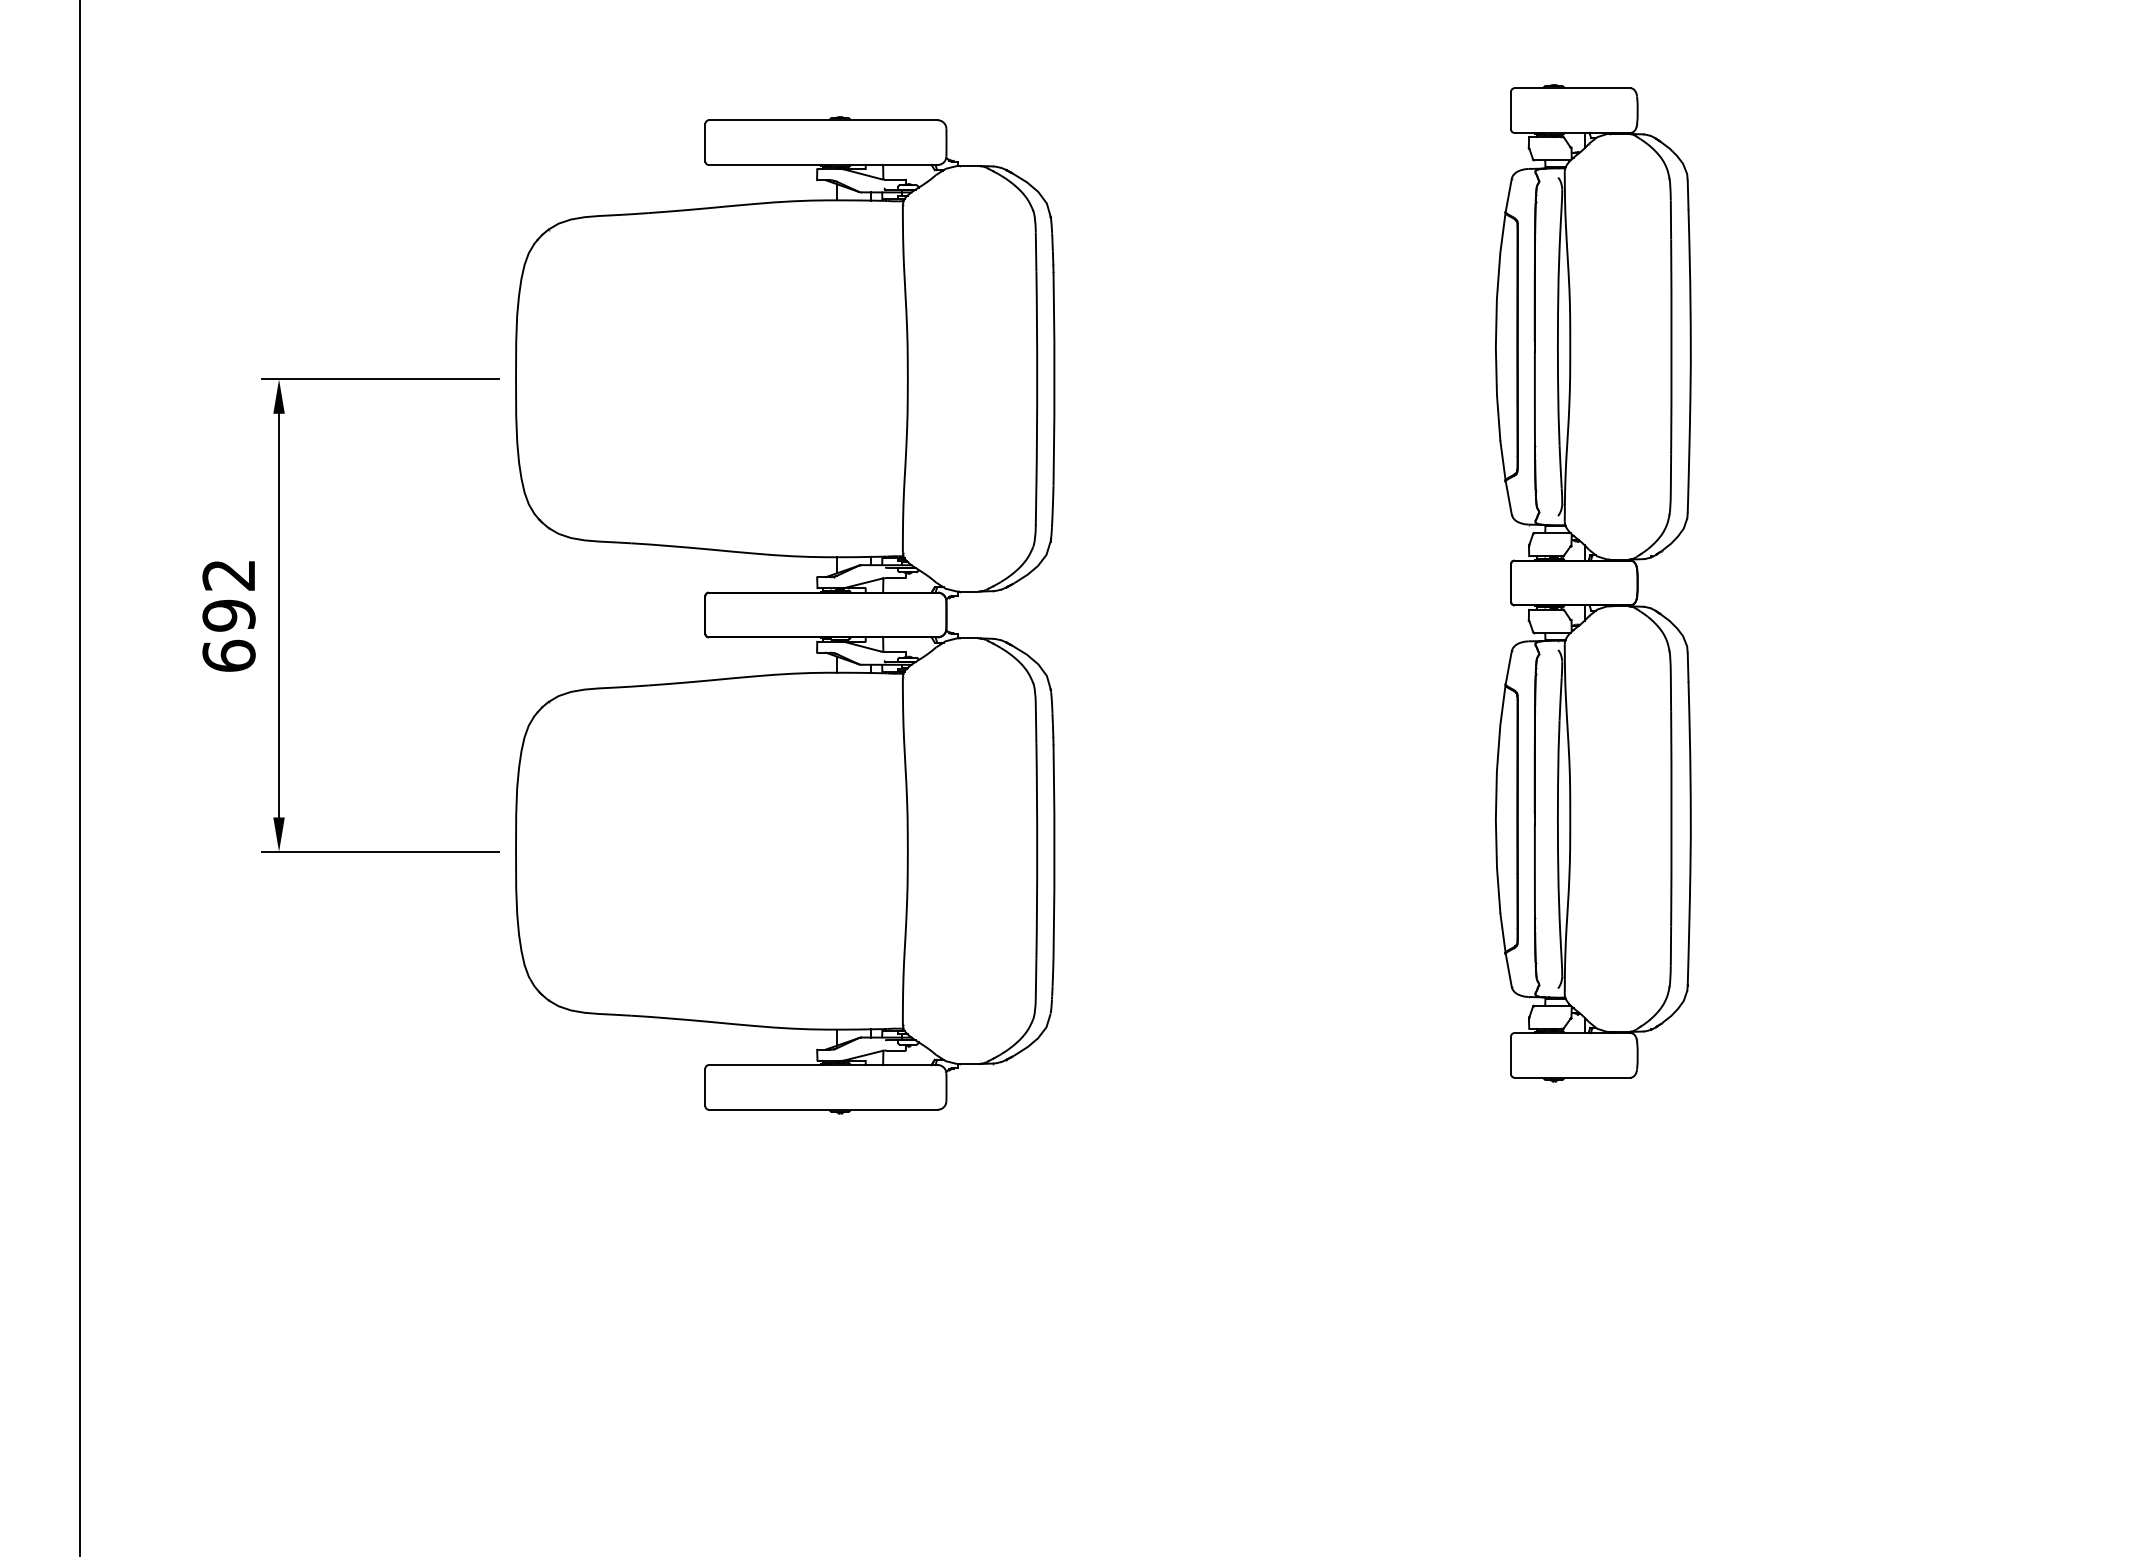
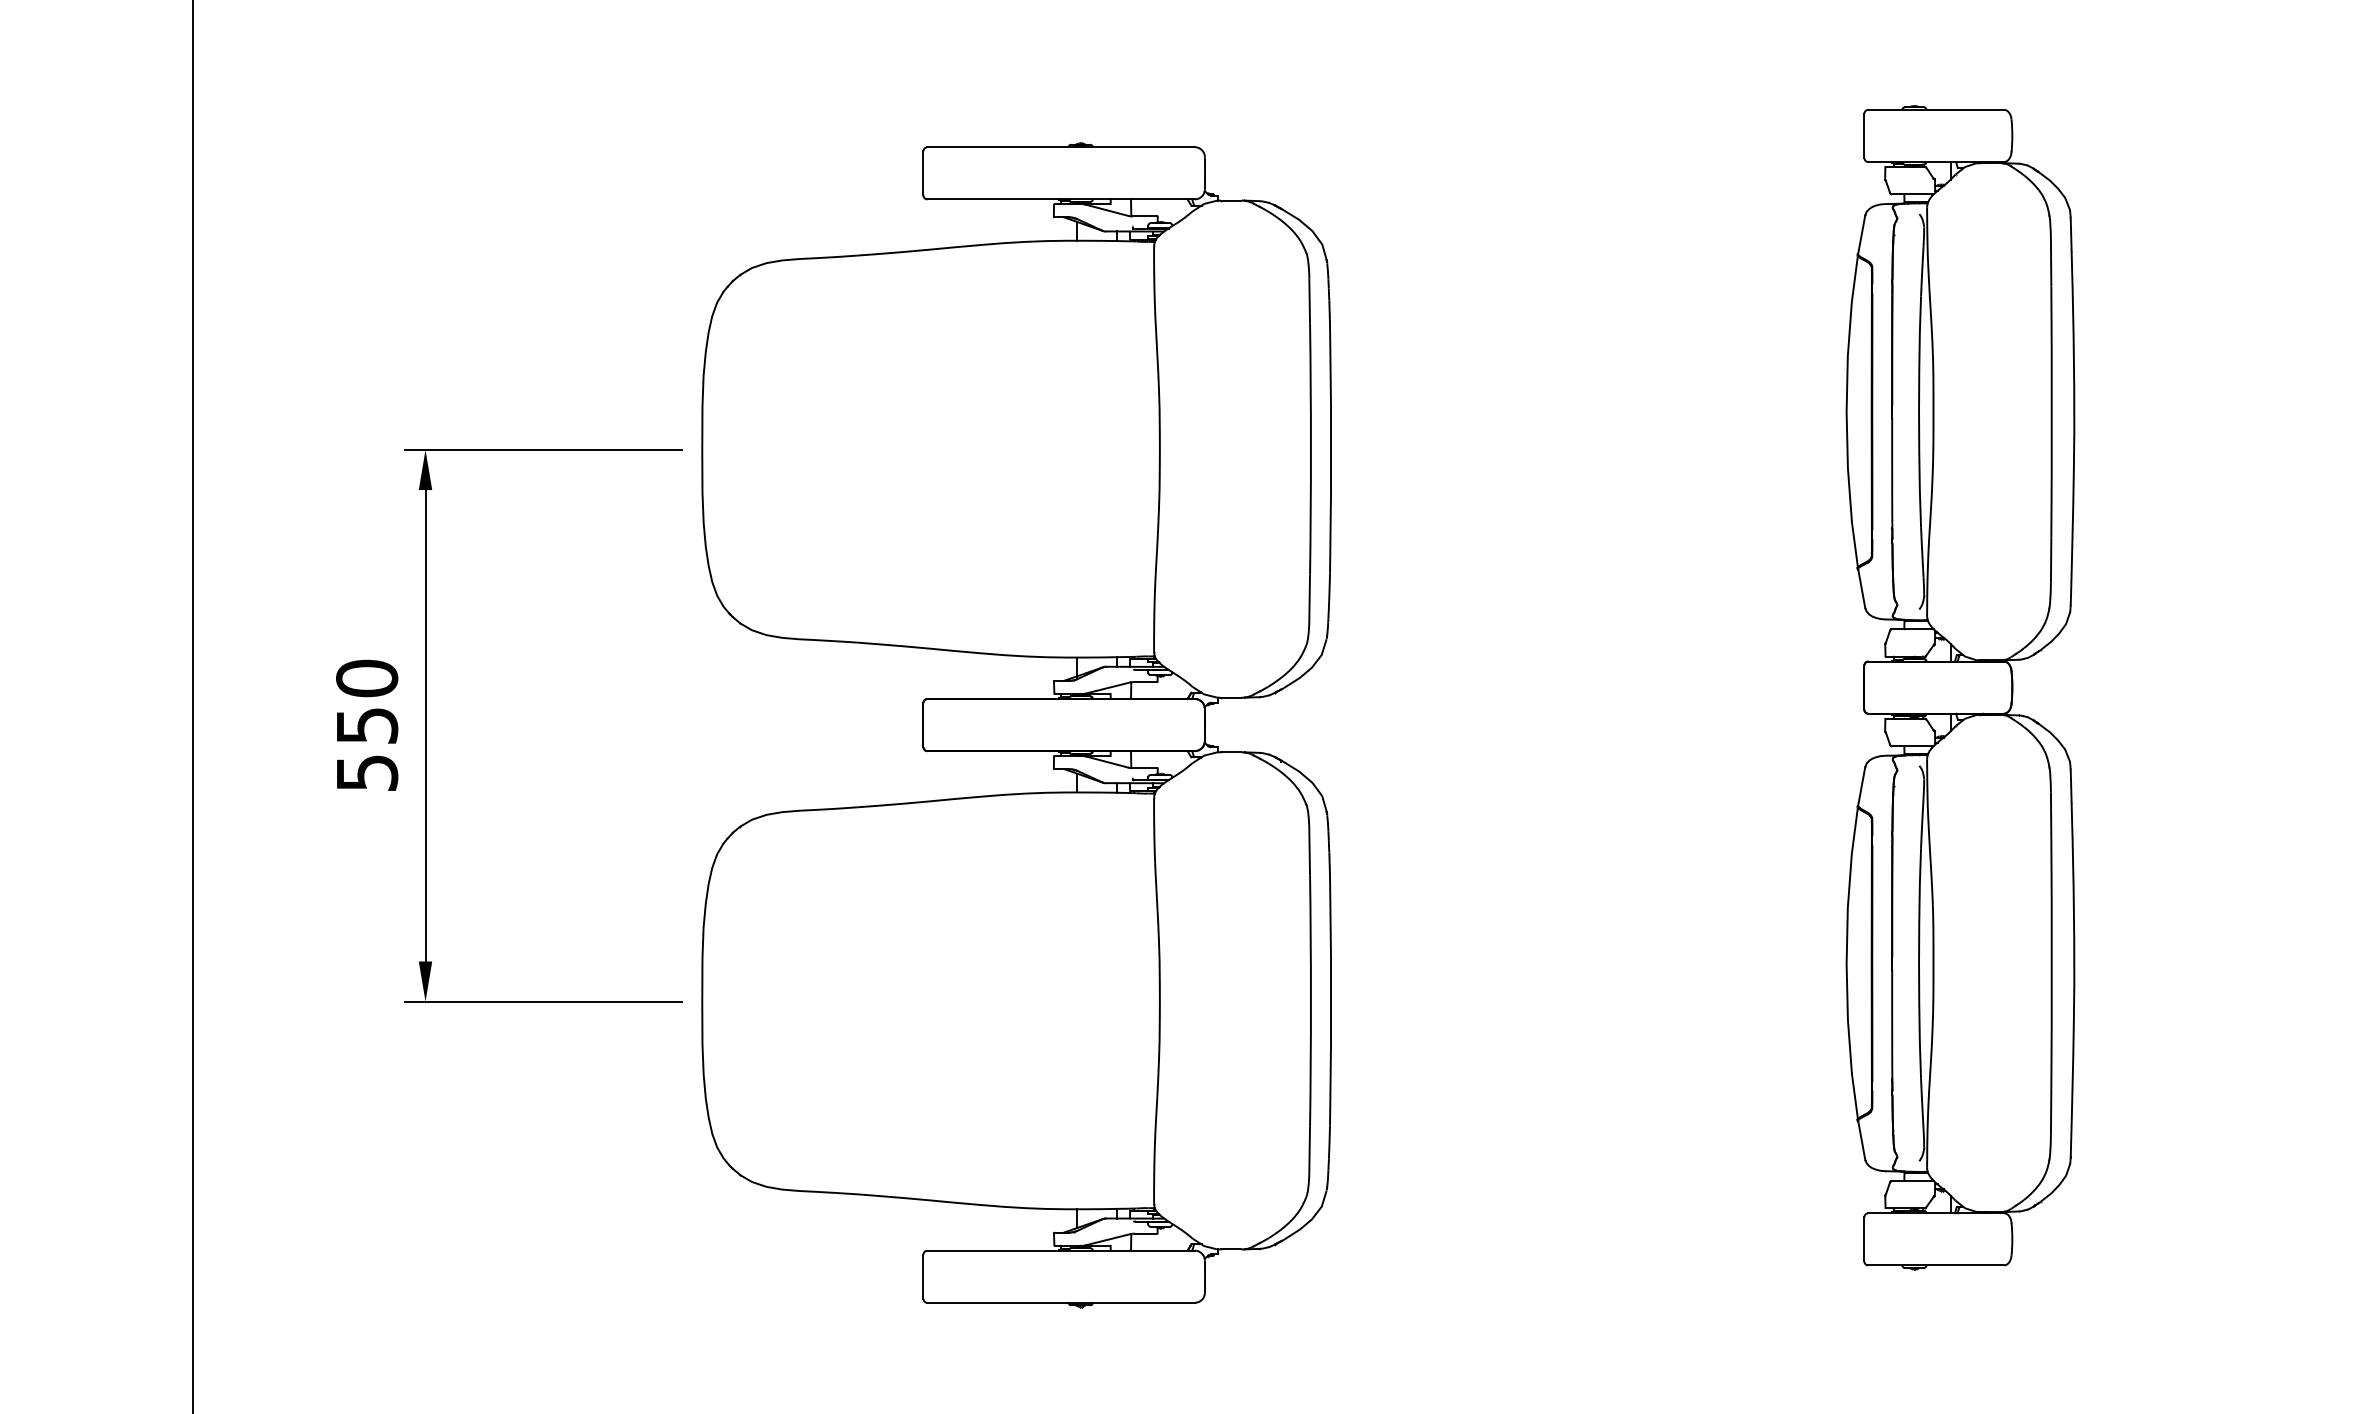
text: (228, 615) -> (366, 725), 692 -> 550

